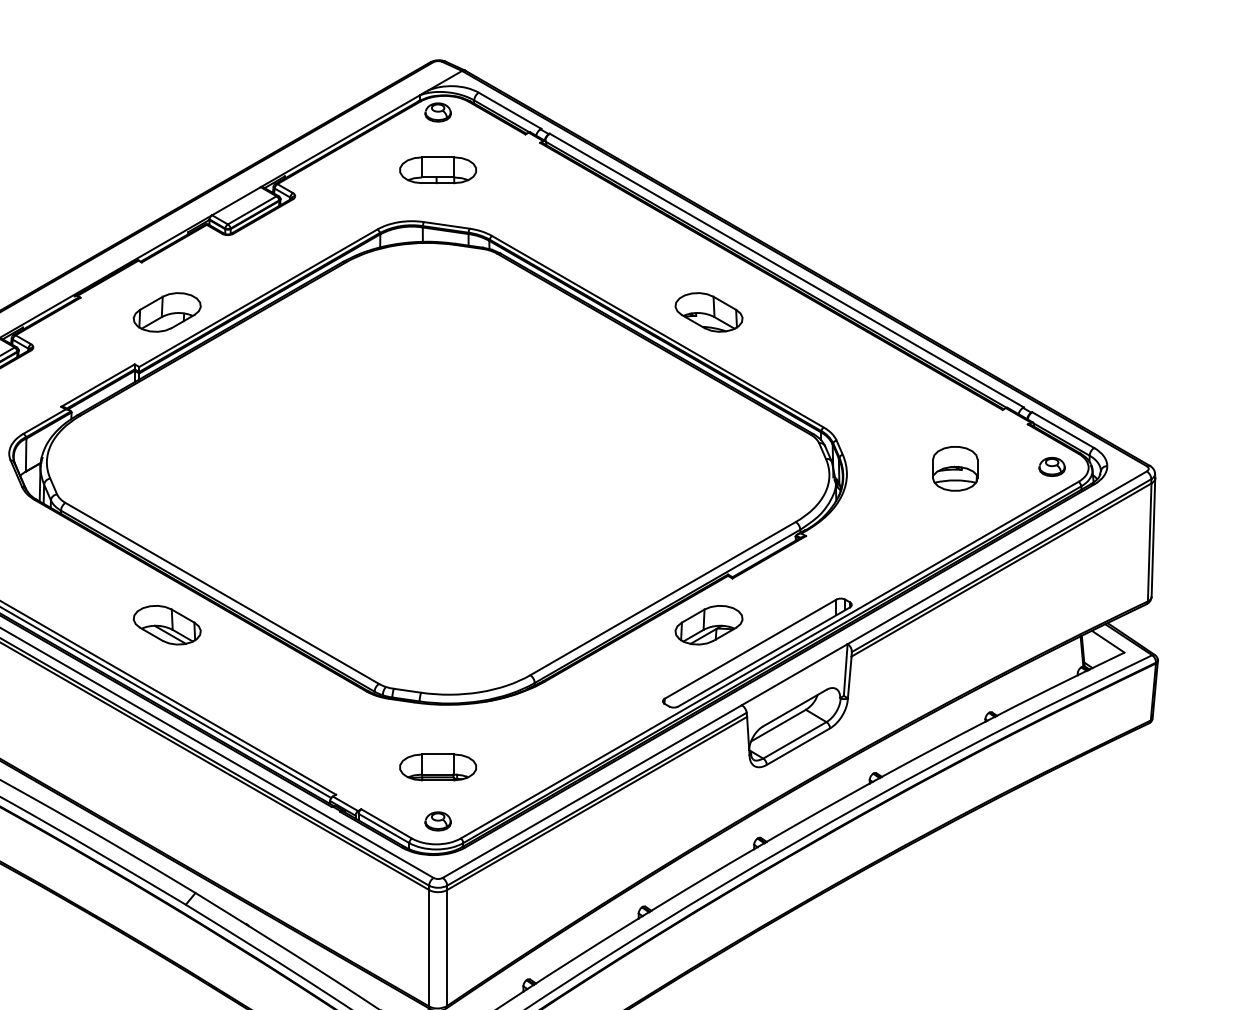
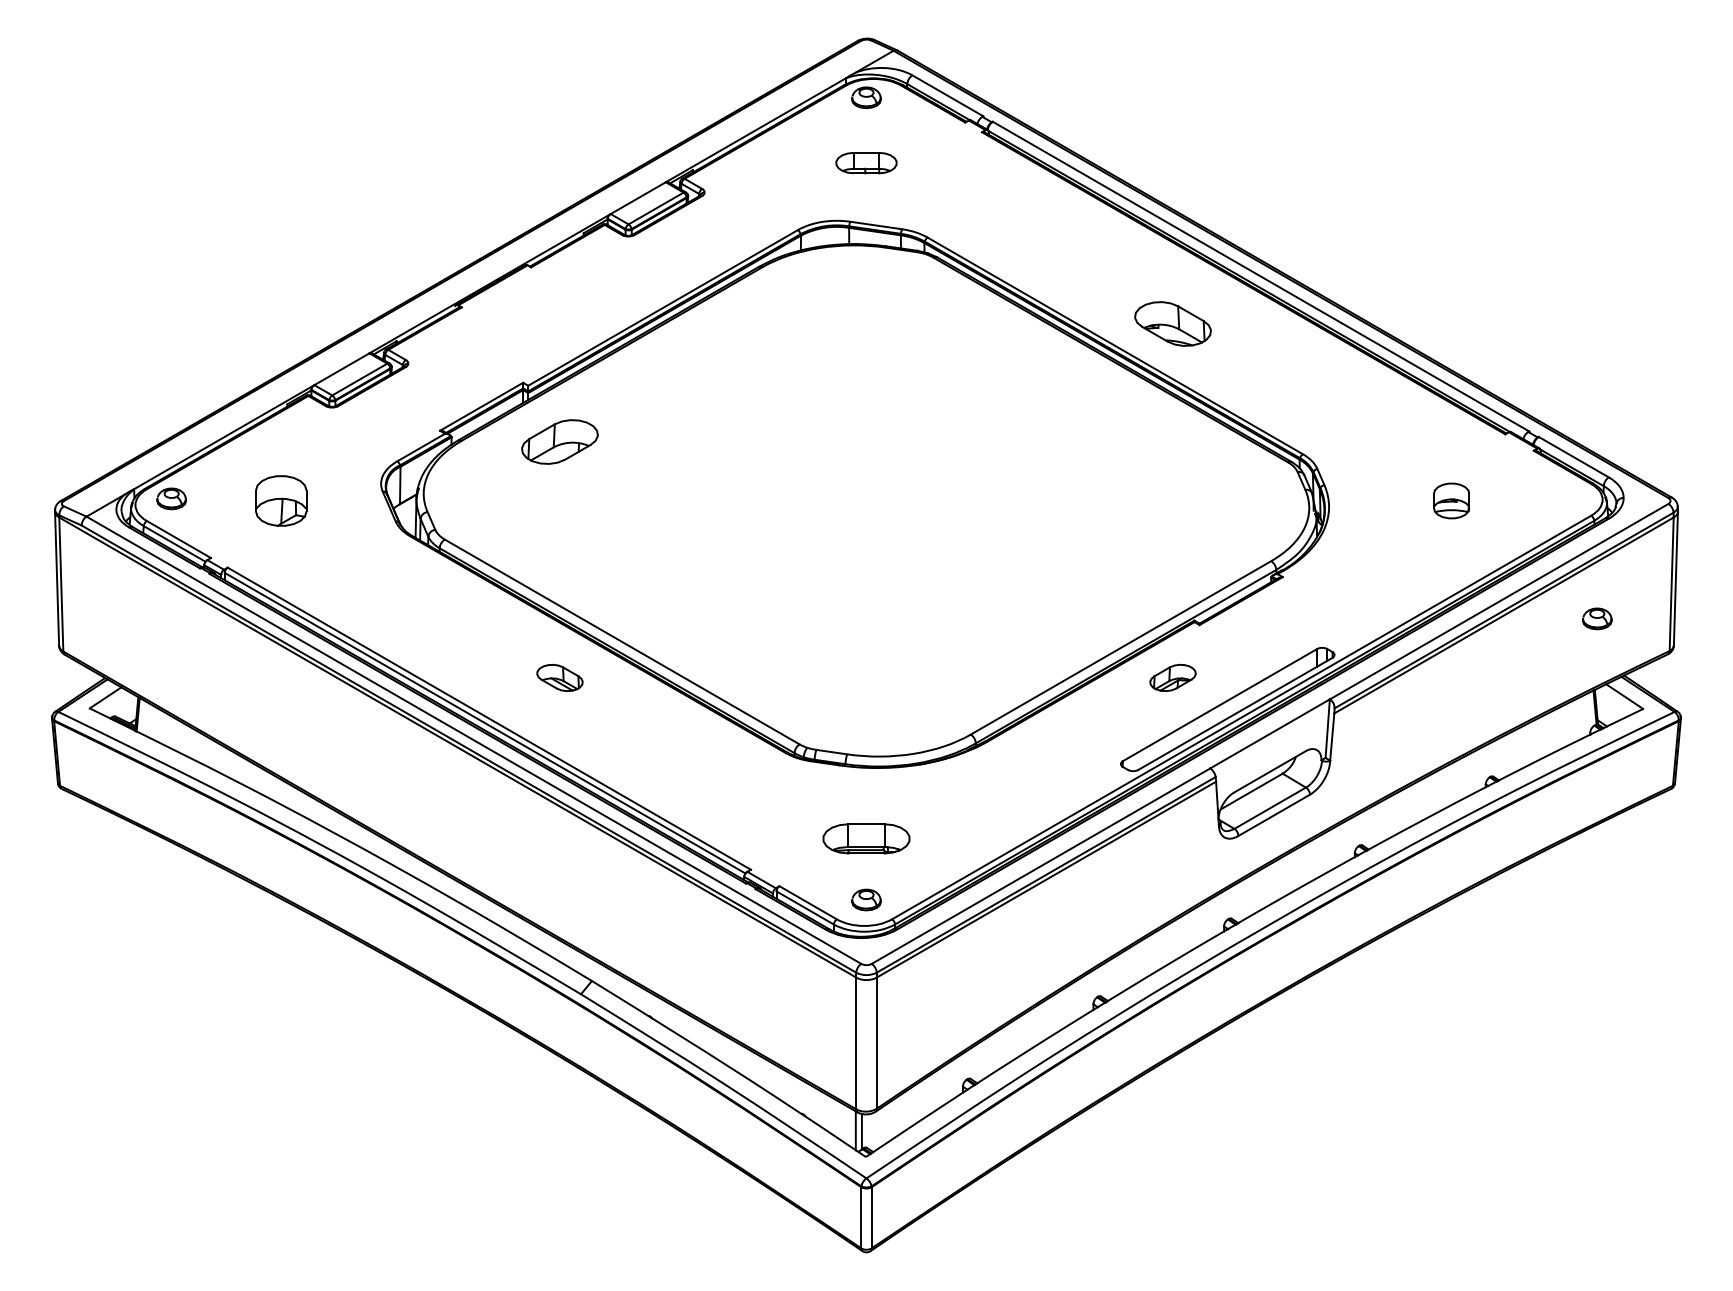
part: (438, 169) -> (866, 162), size x0.7
part: (166, 311) -> (559, 441), moved
part: (1052, 466) -> (1597, 618), moved
part: (955, 468) -> (1451, 500), size x0.7
part: (166, 624) -> (559, 677), size x0.6
part: (708, 624) -> (1172, 677), size x0.6

